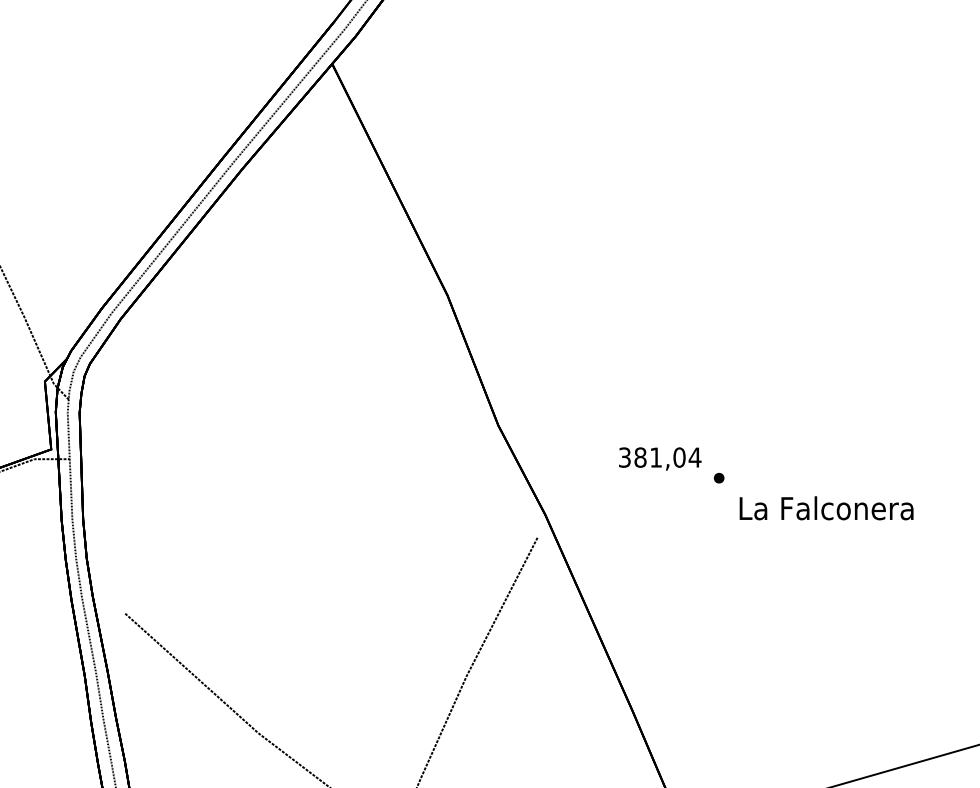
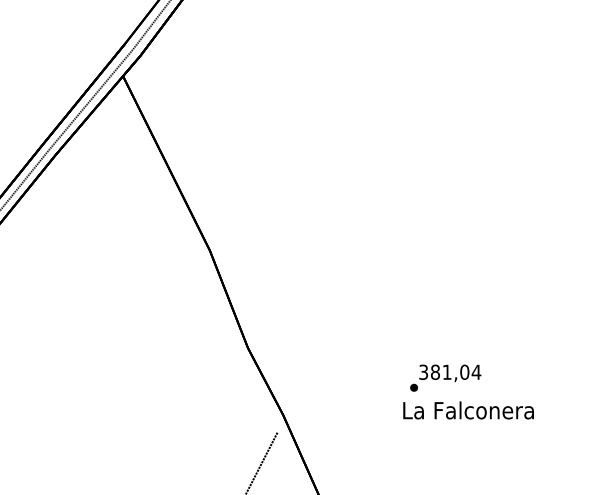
text: (660, 458) -> (450, 372), moved
text: (826, 508) -> (468, 410), moved

